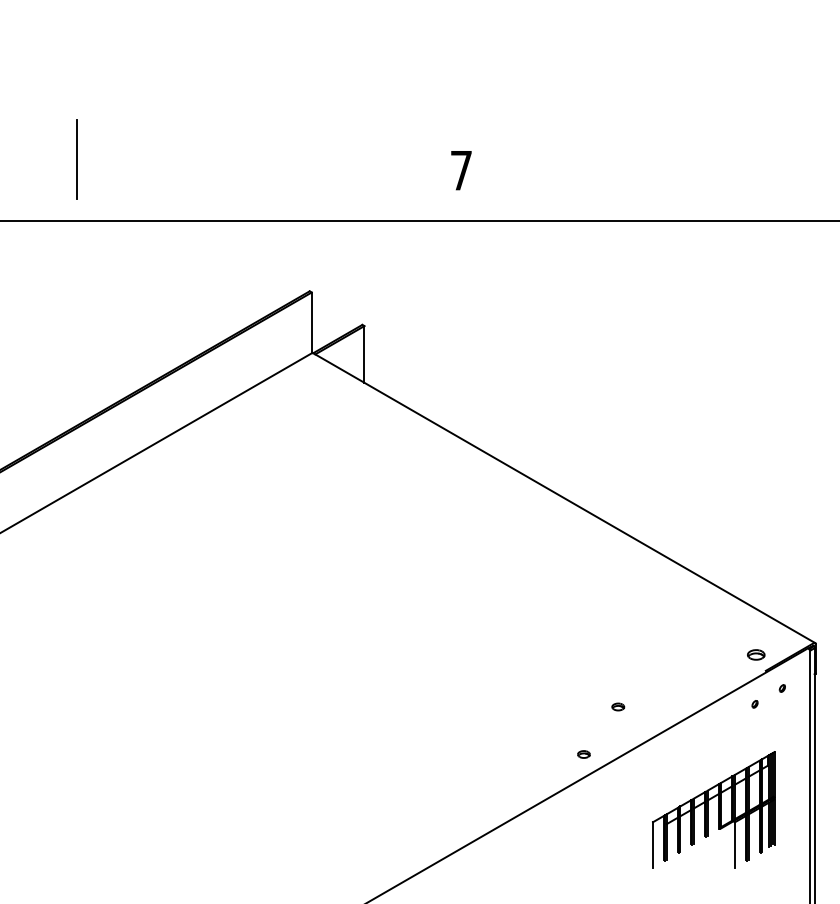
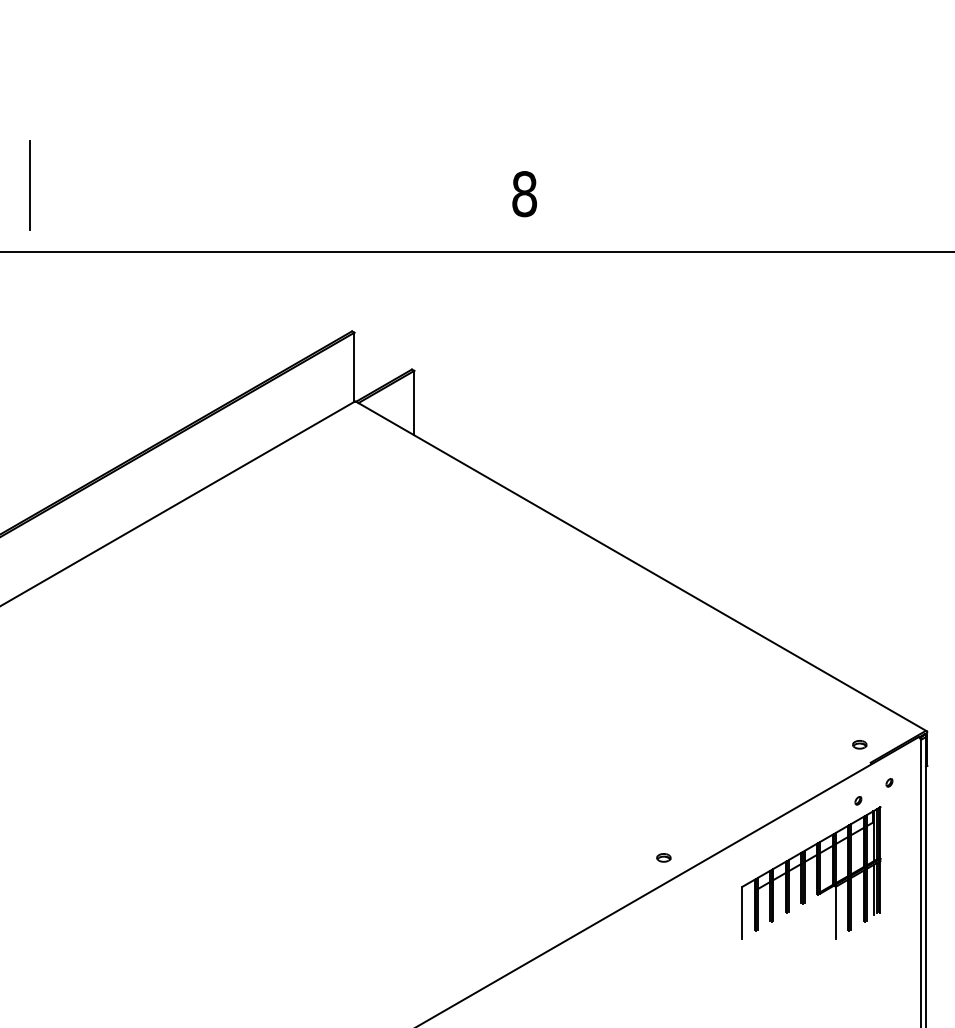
line: (76, 159) -> (29, 185), moved
text: (461, 170) -> (524, 194), 7 -> 8
part: (756, 654) -> (859, 744), size x0.71
part: (617, 706) -> (702, 803), removed
part: (713, 809) -> (811, 872), moved

